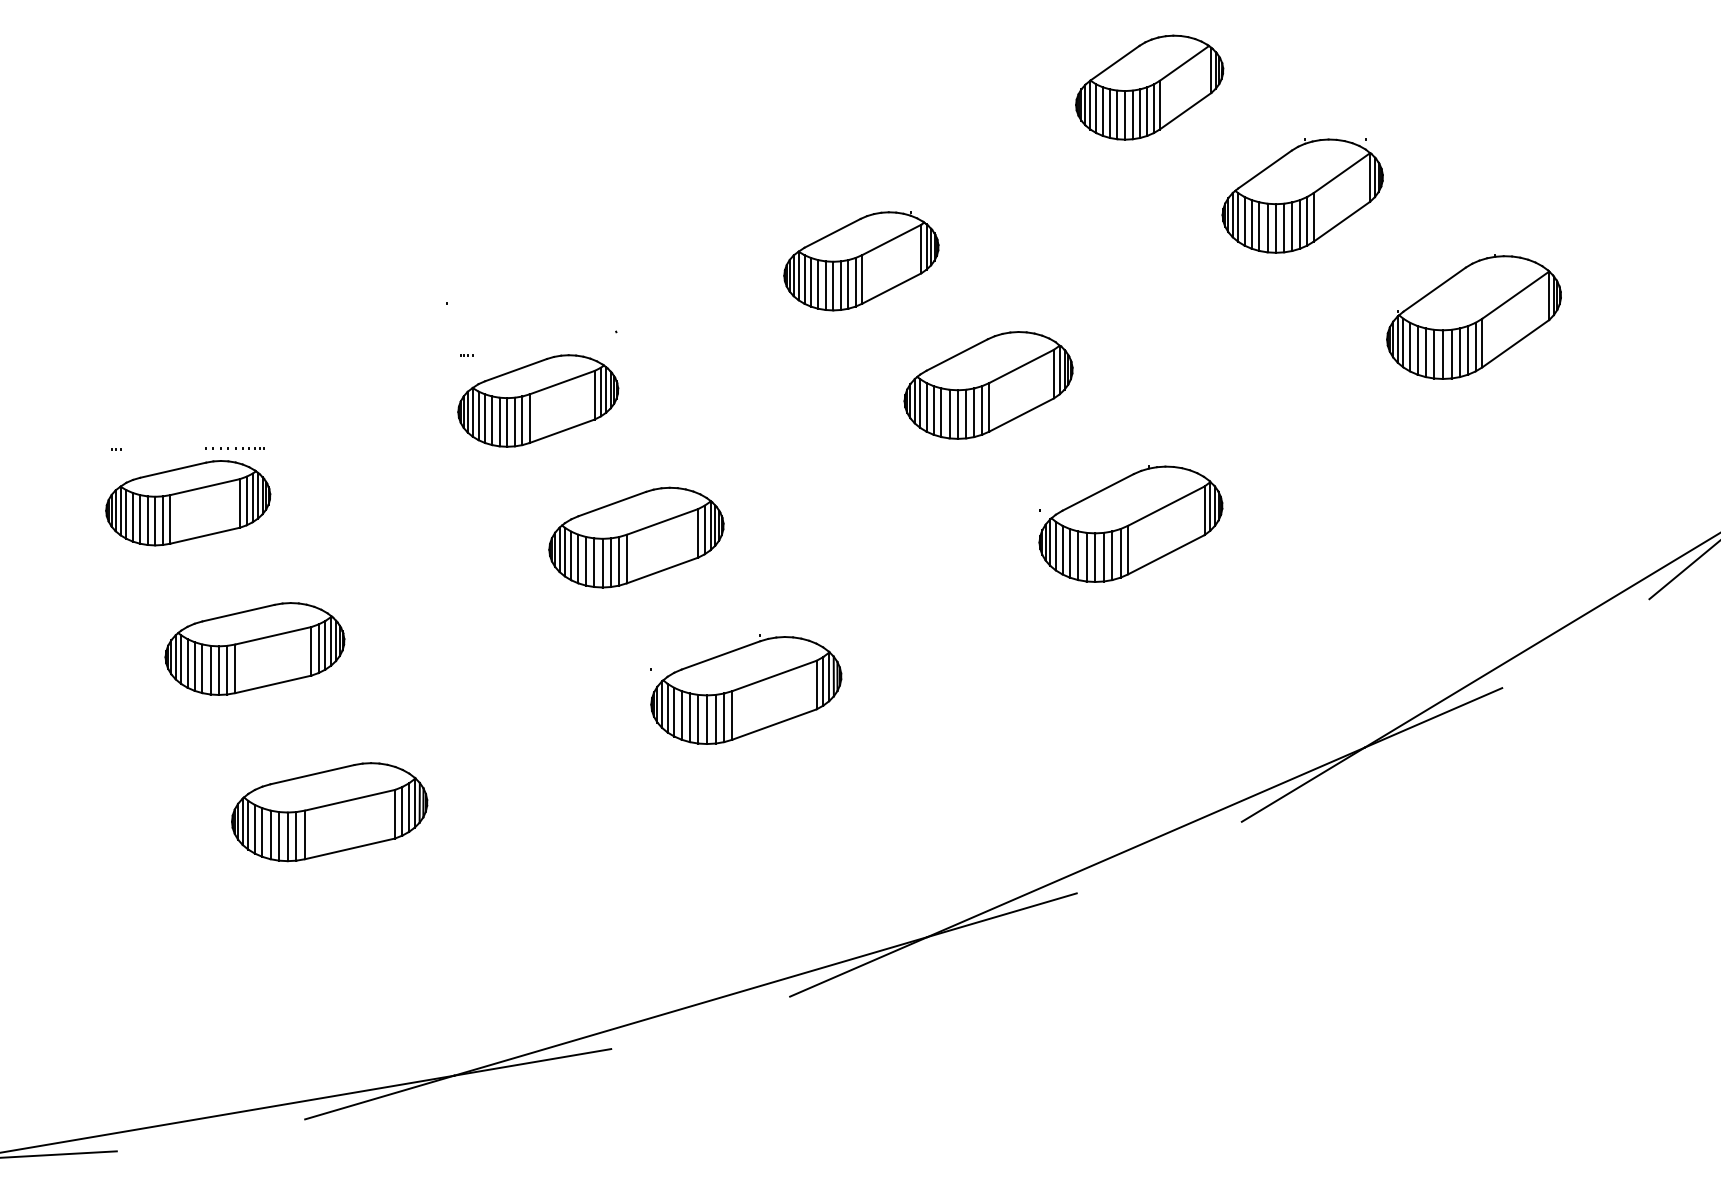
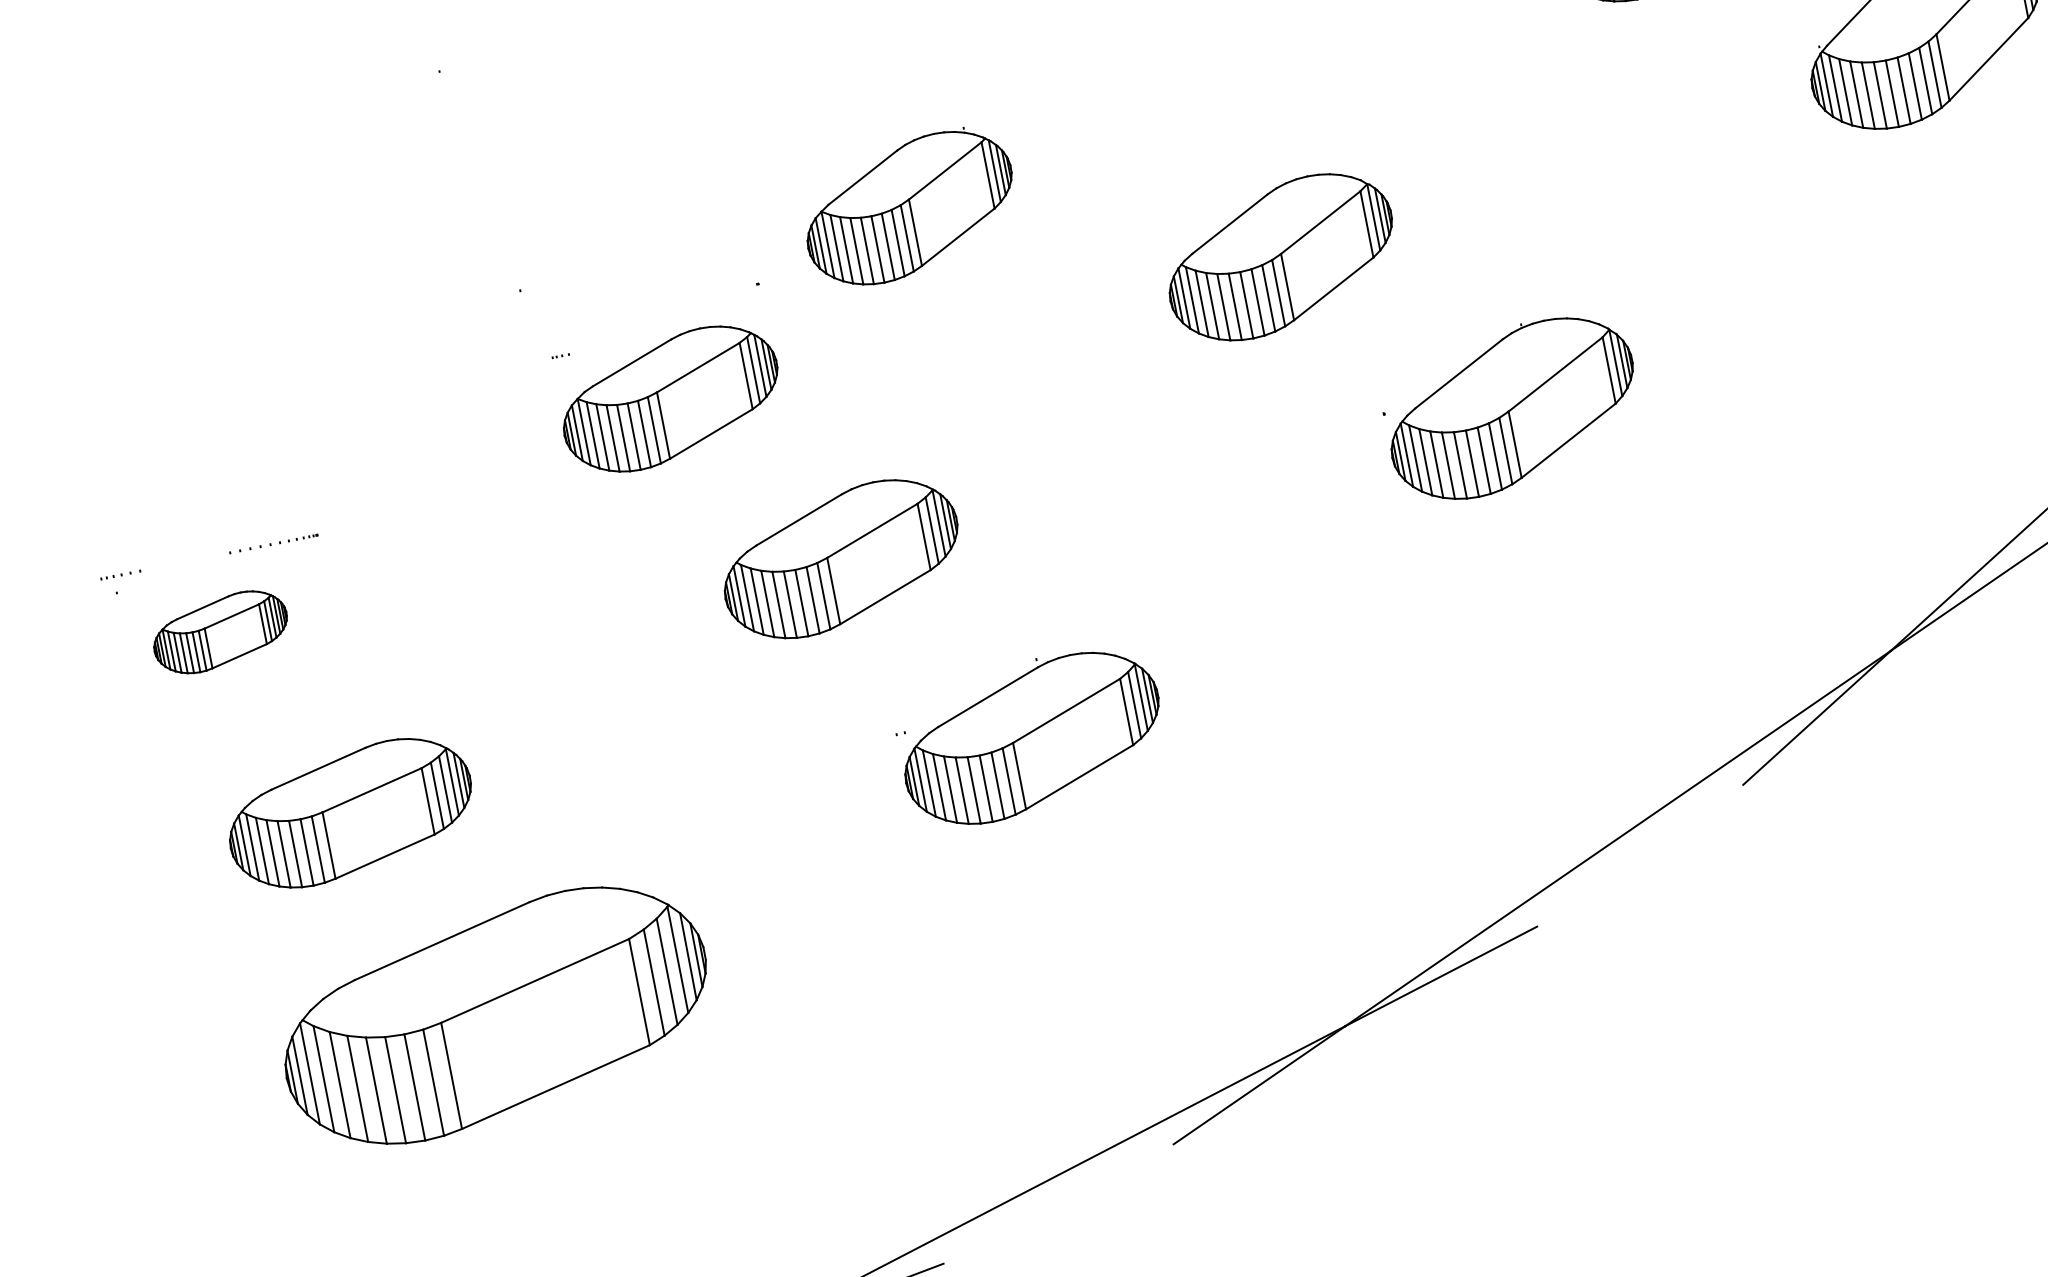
part: (861, 261) -> (909, 208), moved
part: (188, 503) -> (220, 632), size x0.6
part: (329, 812) -> (495, 1016), size x1.6

